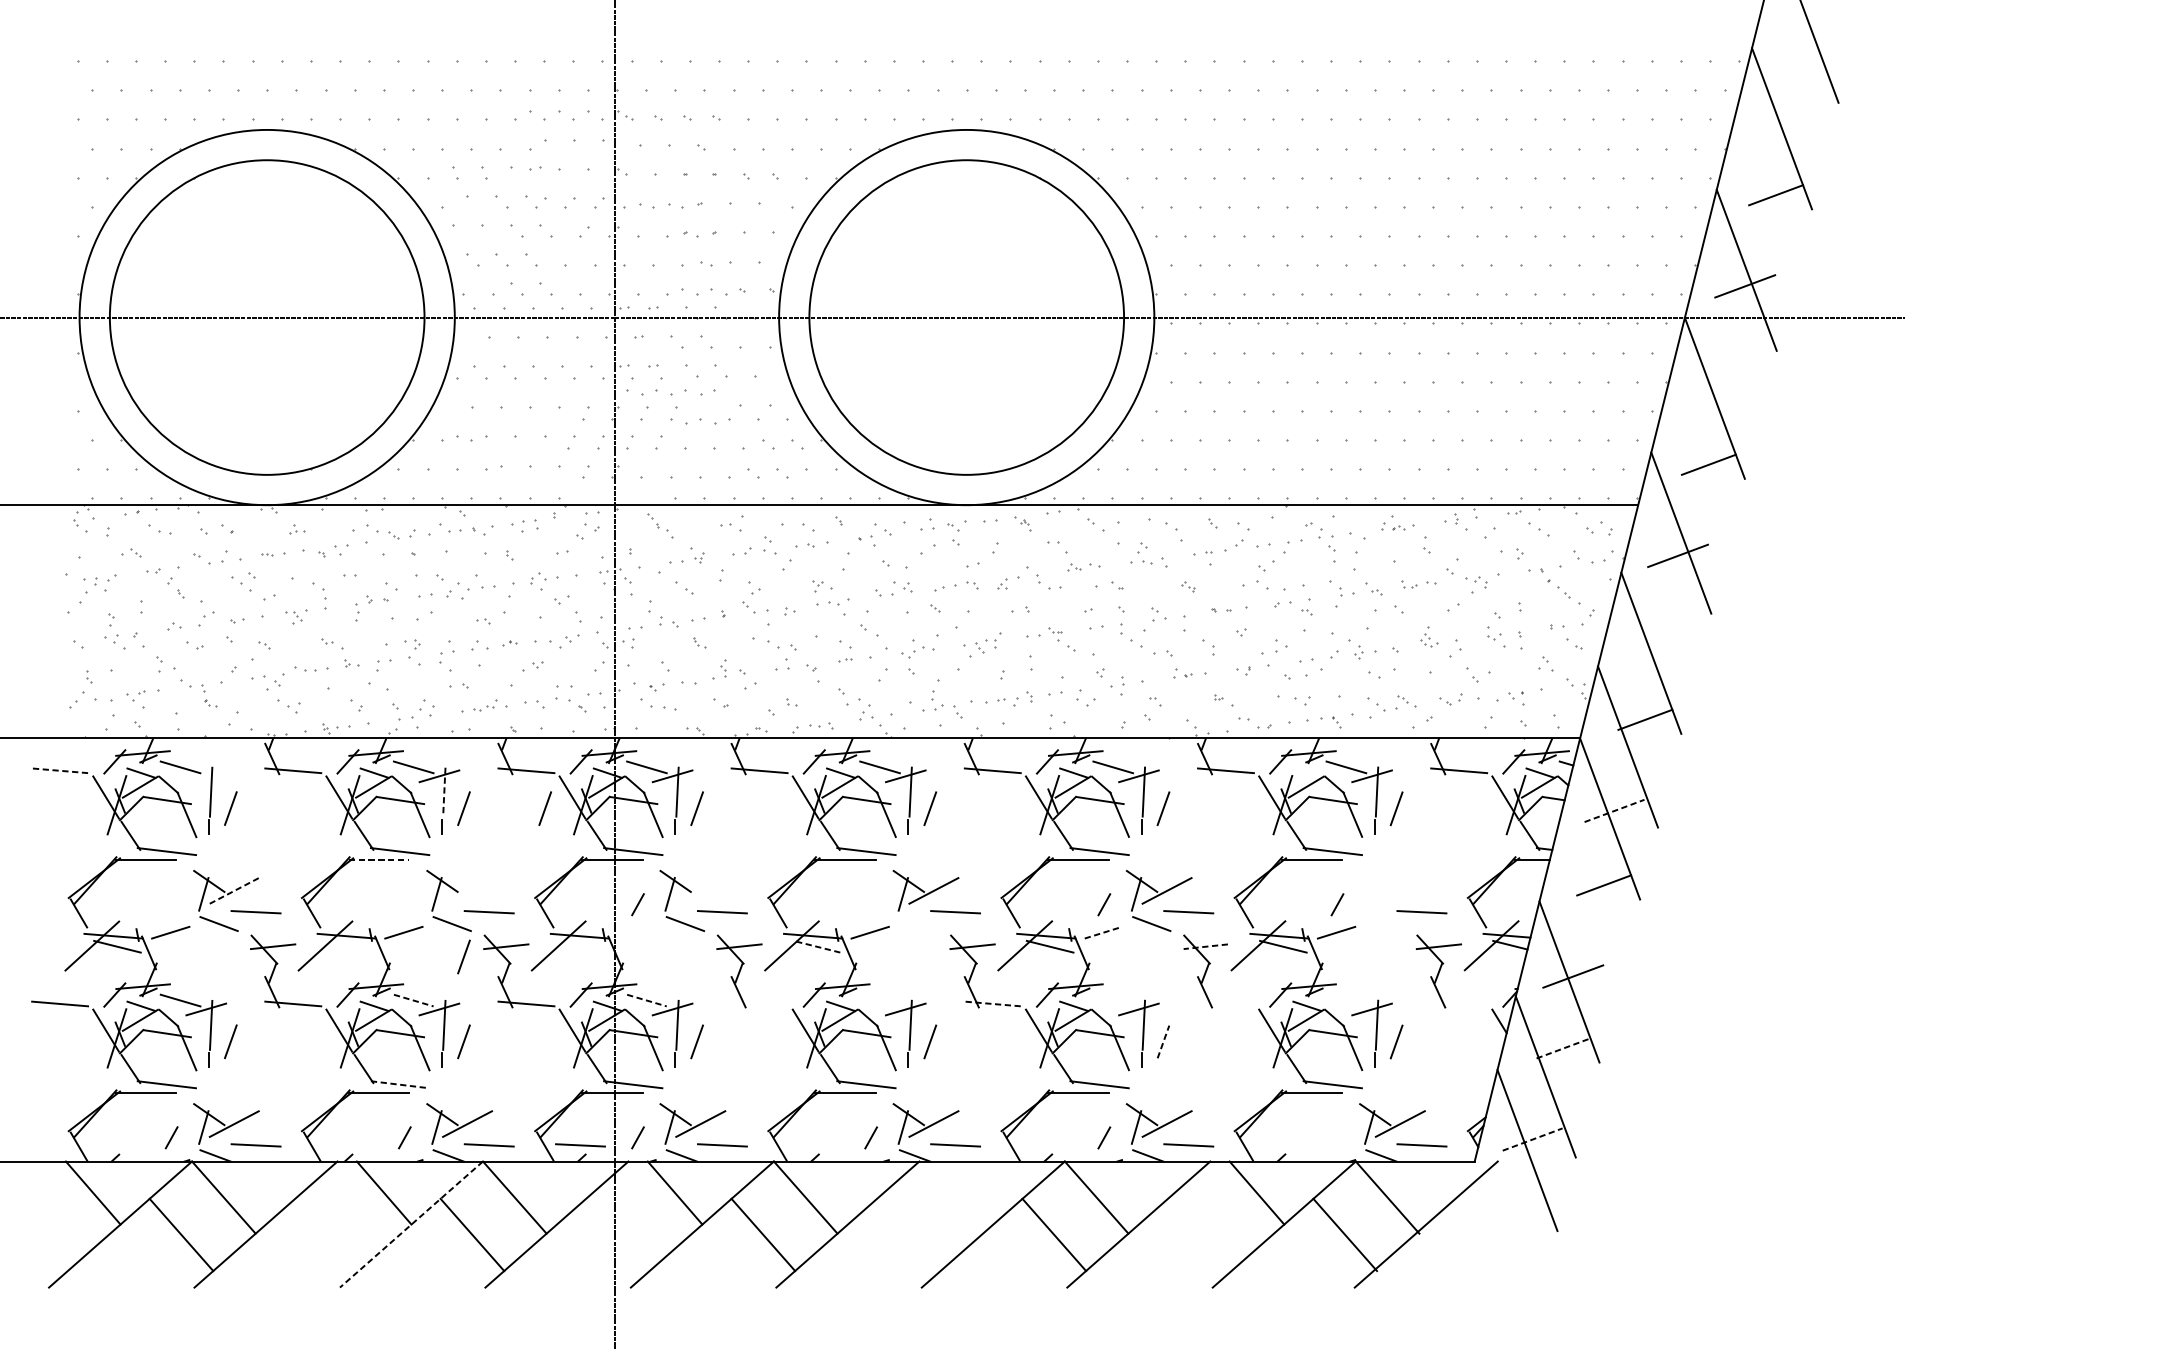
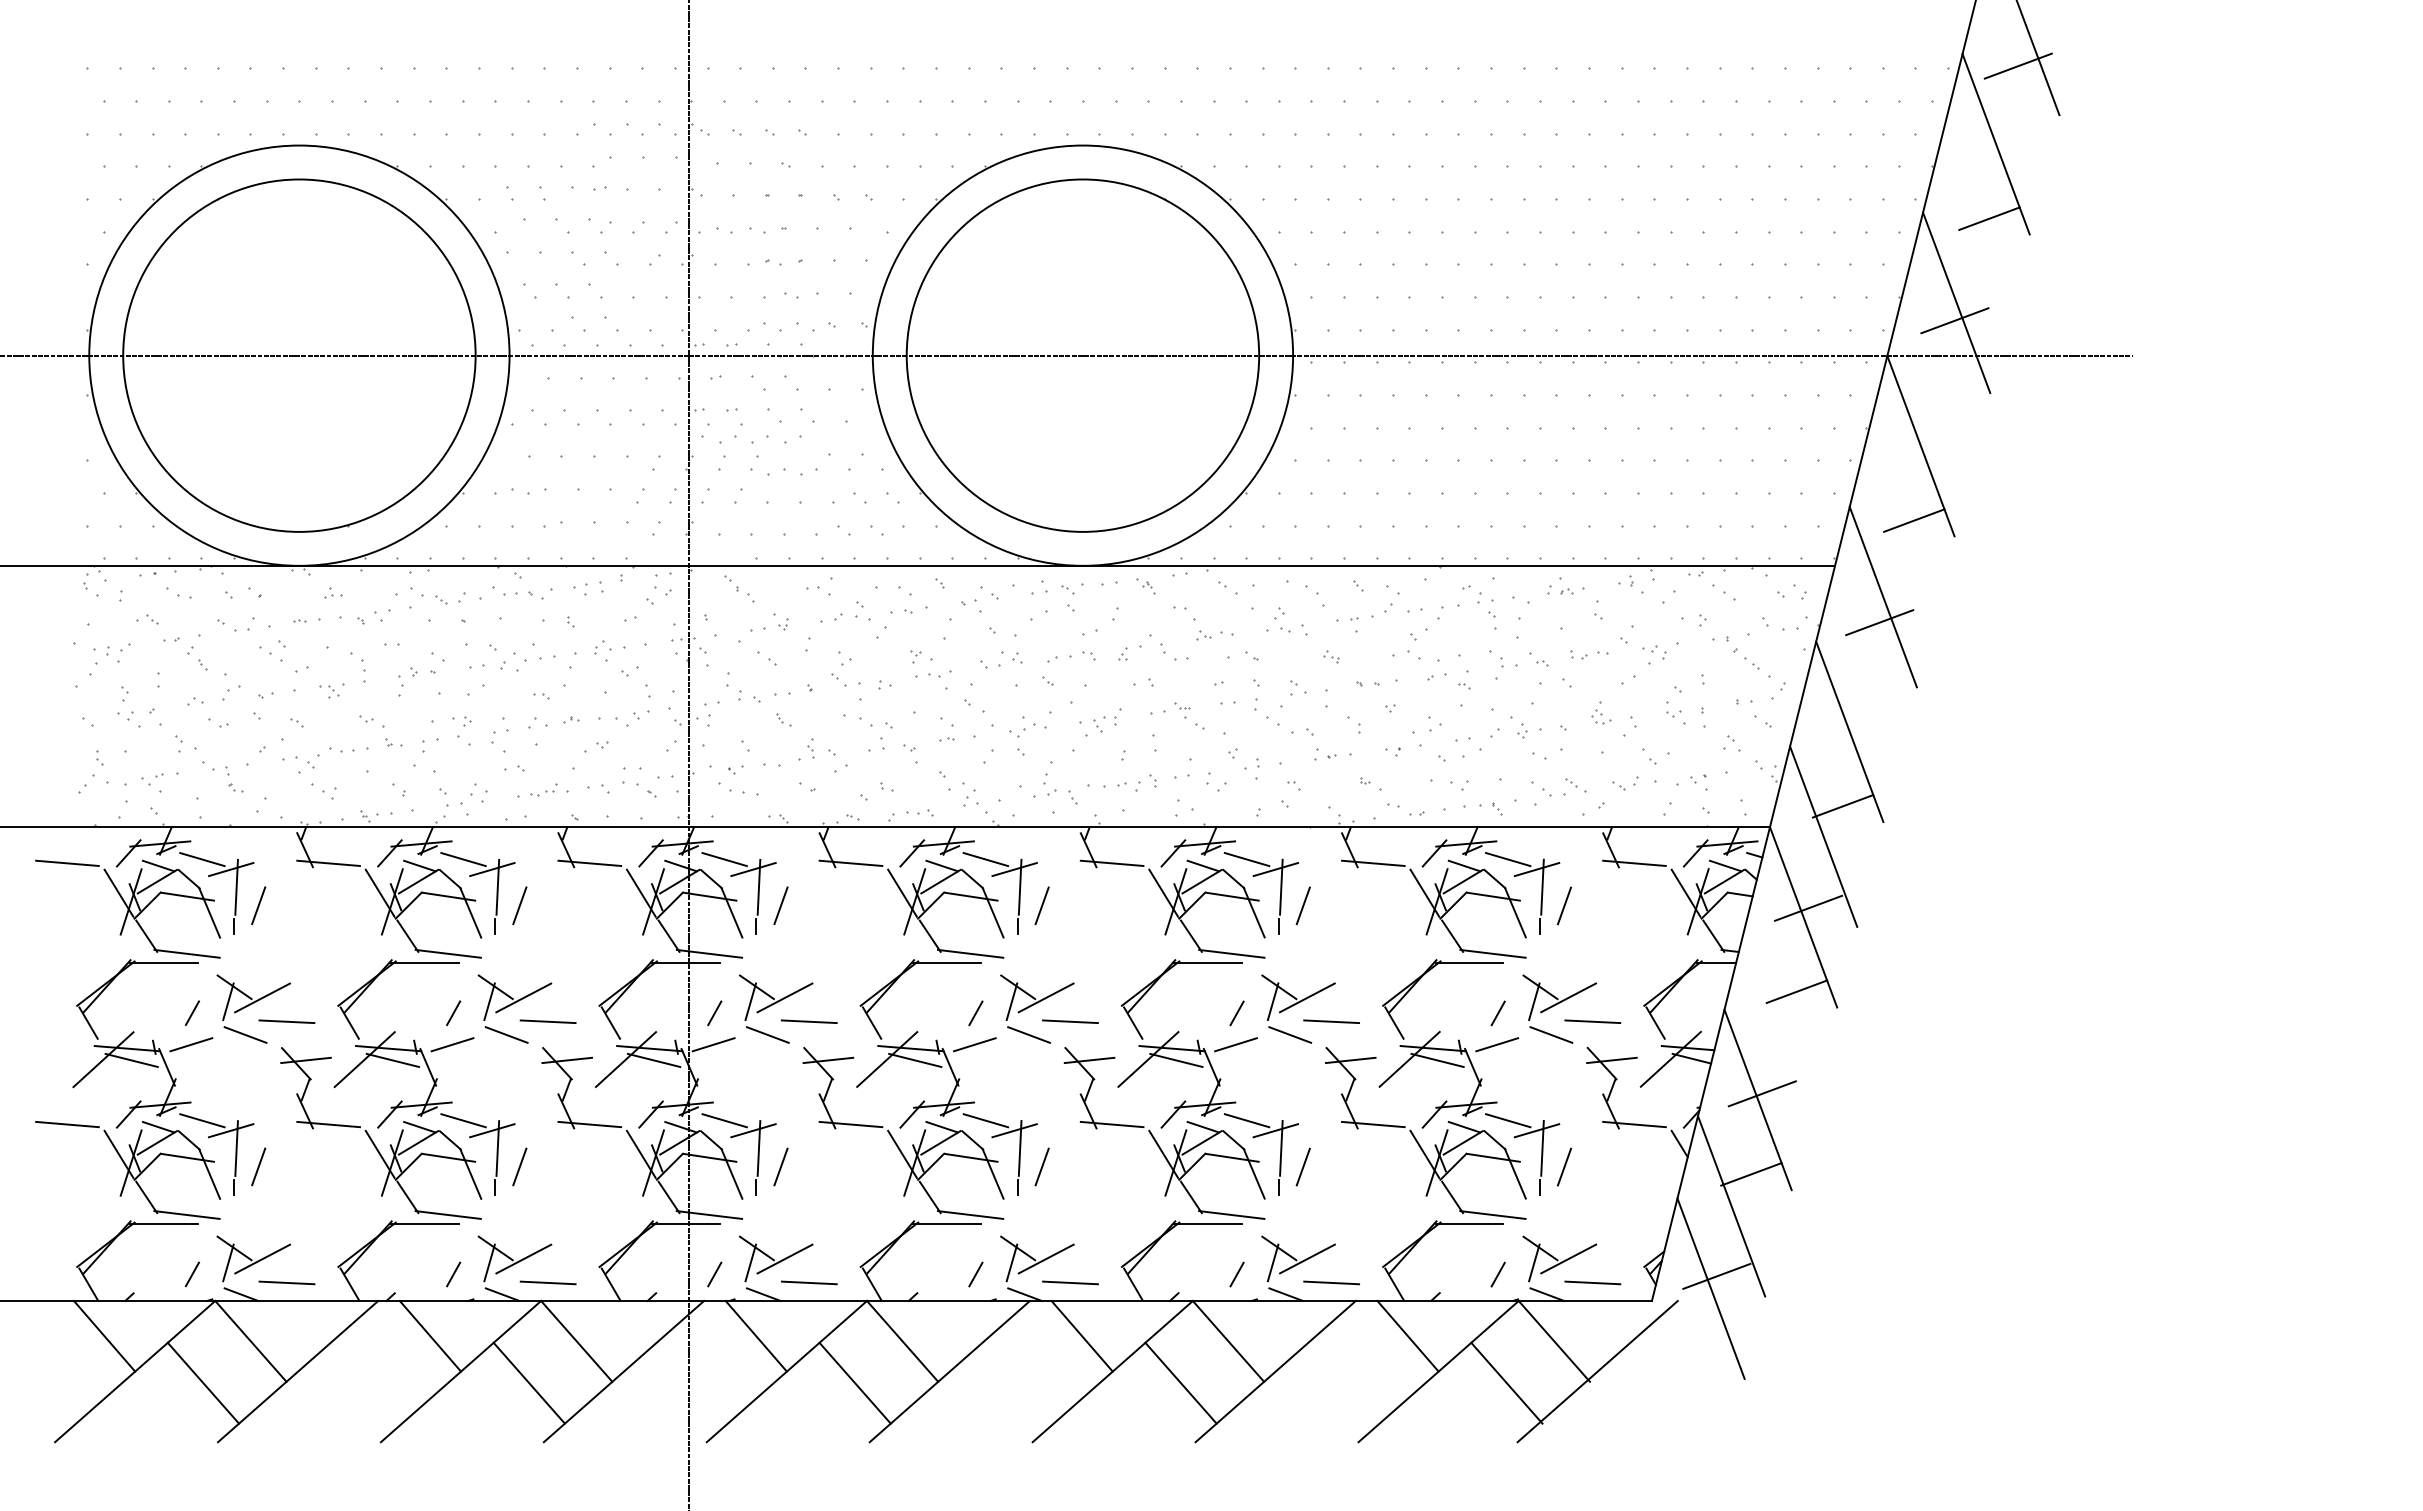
line: (1801, 58) -> (2017, 65), added
line: (59, 770) -> (66, 863), dashed -> solid
line: (1307, 772) -> (1464, 865), added
line: (206, 776) -> (231, 869), added
line: (444, 792) -> (497, 887), dashed -> solid
line: (544, 808) -> (610, 905), removed
line: (1614, 811) -> (1808, 908), dashed -> solid
line: (378, 859) -> (424, 962), dashed -> solid
line: (234, 890) -> (262, 997), dashed -> solid
line: (467, 890) -> (523, 997), added
line: (700, 890) -> (784, 997), added
part: (1392, 900) -> (1559, 1008), added
line: (171, 903) -> (192, 1012), added
line: (404, 904) -> (453, 1013), added
line: (870, 904) -> (975, 1013), added
line: (918, 923) -> (1028, 1034), added
line: (636, 932) -> (713, 1044), added
line: (1103, 932) -> (1236, 1044), dashed -> solid
line: (350, 945) -> (392, 1059), added
line: (583, 945) -> (653, 1059), added
line: (817, 946) -> (915, 1060), dashed -> solid
line: (1205, 946) -> (1350, 1060), dashed -> solid
line: (463, 956) -> (519, 1071), removed
line: (414, 1000) -> (464, 1120), dashed -> solid
line: (647, 1000) -> (725, 1120), dashed -> solid
line: (879, 1000) -> (985, 1120), added
line: (1112, 1000) -> (1246, 1120), added
line: (1346, 1000) -> (1508, 1120), added
line: (759, 1003) -> (850, 1124), added
line: (992, 1003) -> (1111, 1124), dashed -> solid
line: (1225, 1003) -> (1372, 1124), added
line: (1459, 1003) -> (1634, 1124), added
line: (1163, 1041) -> (1303, 1166), dashed -> solid
line: (1563, 1048) -> (1751, 1174), dashed -> solid
line: (400, 1085) -> (448, 1215), dashed -> solid
line: (1336, 1137) -> (1497, 1274), added
line: (1532, 1139) -> (1716, 1276), dashed -> solid
line: (580, 1145) -> (650, 1282), removed
line: (965, 1192) -> (1081, 1335), added
line: (411, 1224) -> (461, 1371), dashed -> solid

